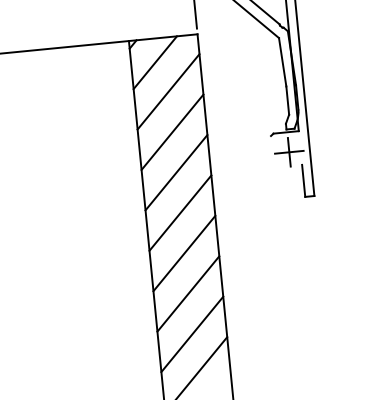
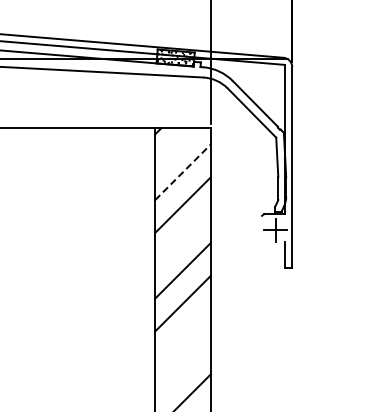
line: (155, 62) -> (174, 147), removed
line: (168, 90) -> (183, 171), solid -> dashed
line: (175, 172) -> (182, 237), removed
line: (187, 294) -> (182, 336), removed
line: (191, 334) -> (182, 369), removed

